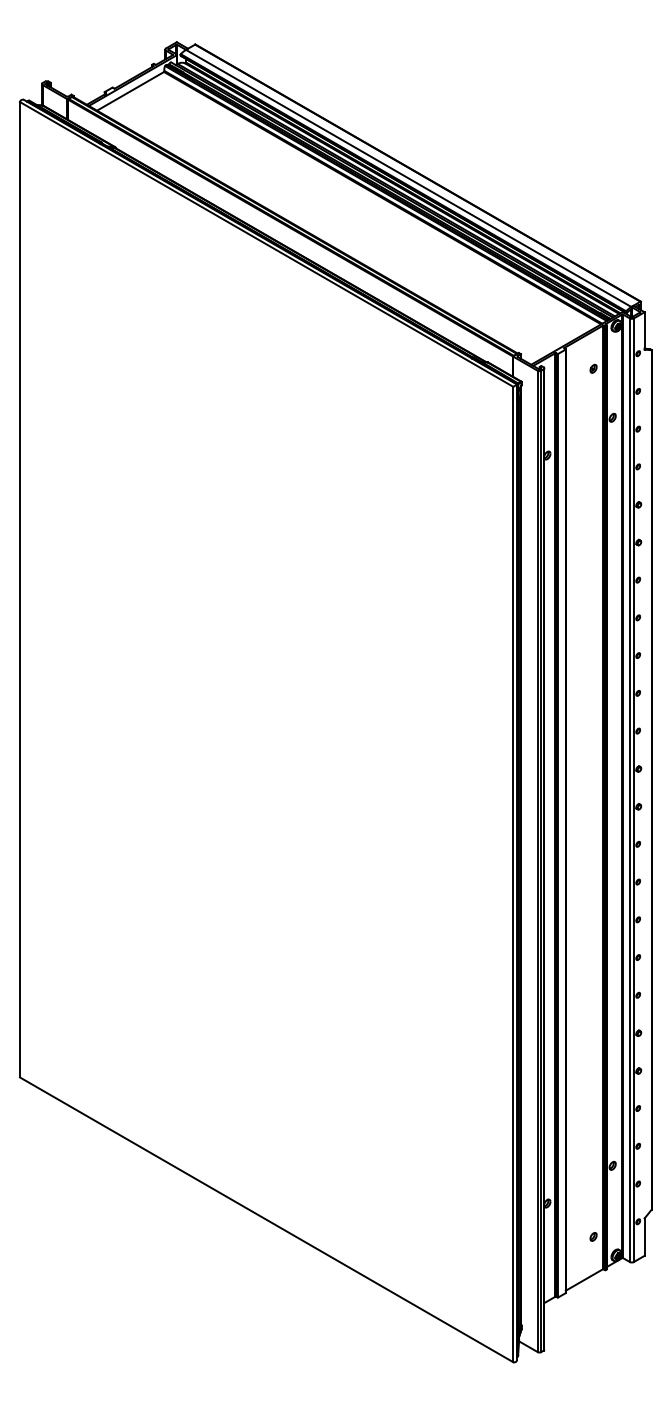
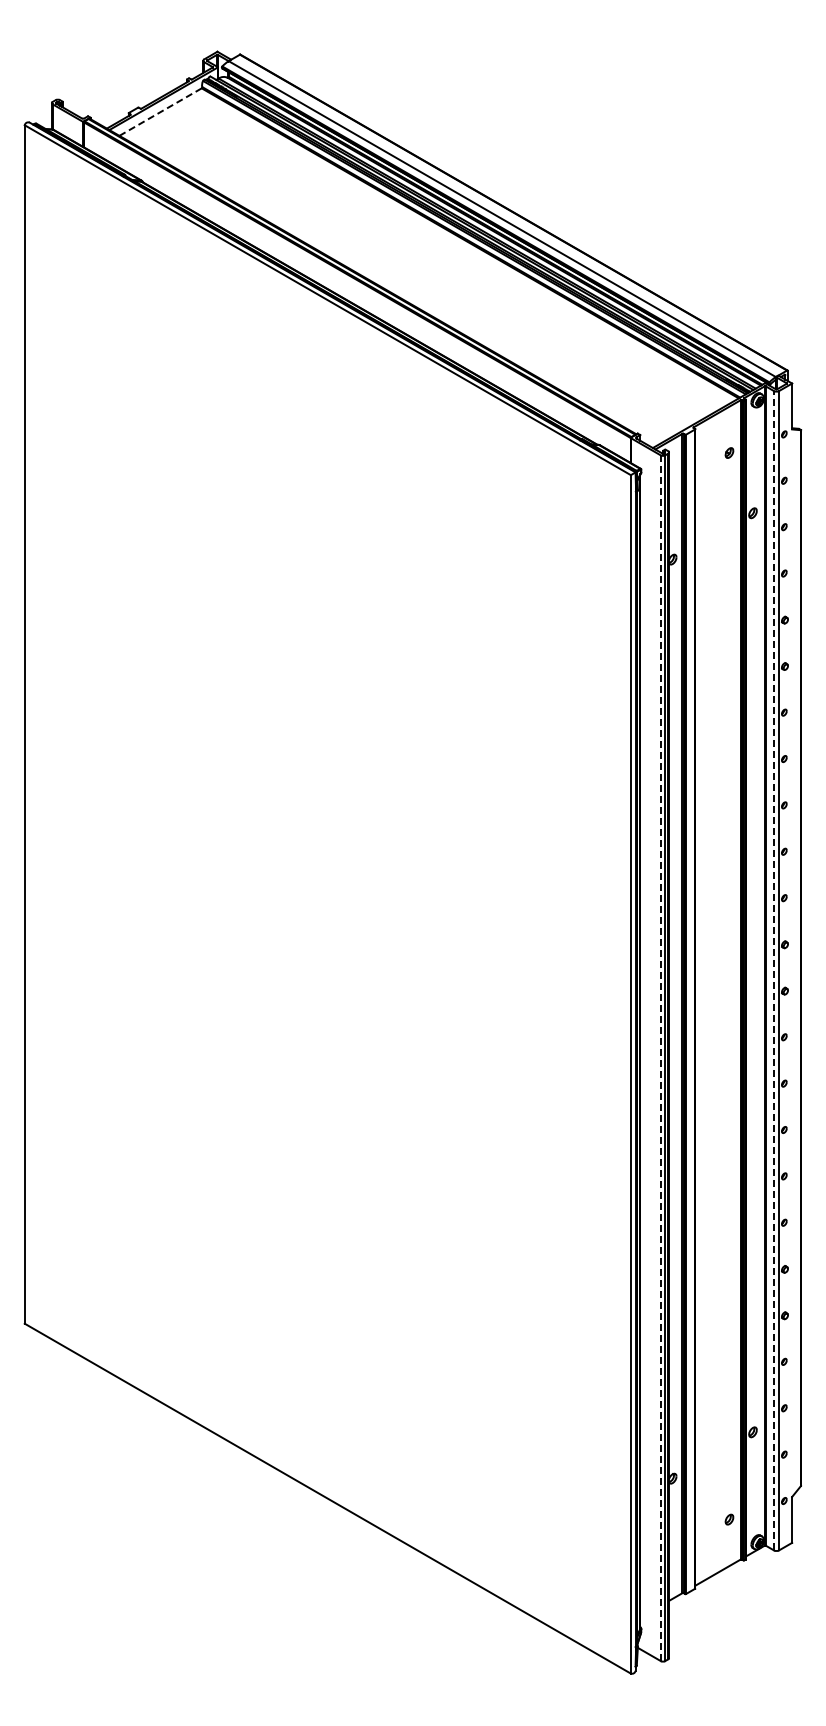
line: (130, 91) -> (160, 112), solid -> dashed
line: (630, 789) -> (774, 970), solid -> dashed
line: (537, 861) -> (660, 1058), solid -> dashed

